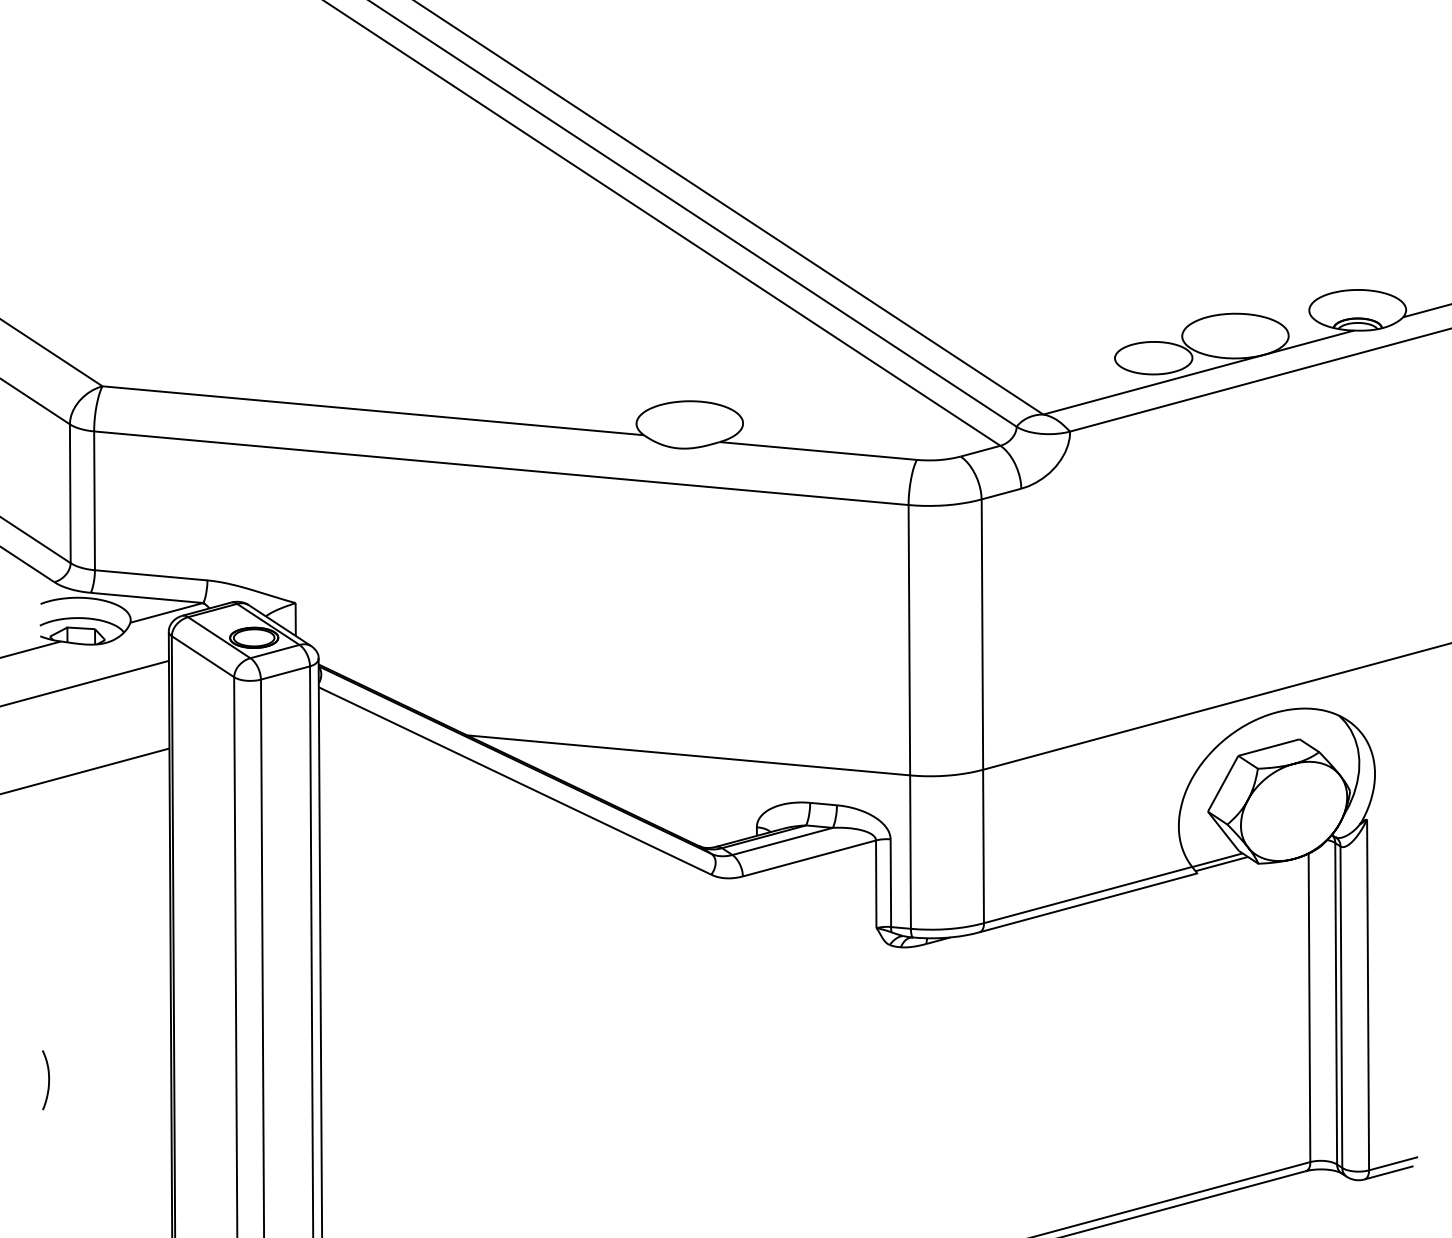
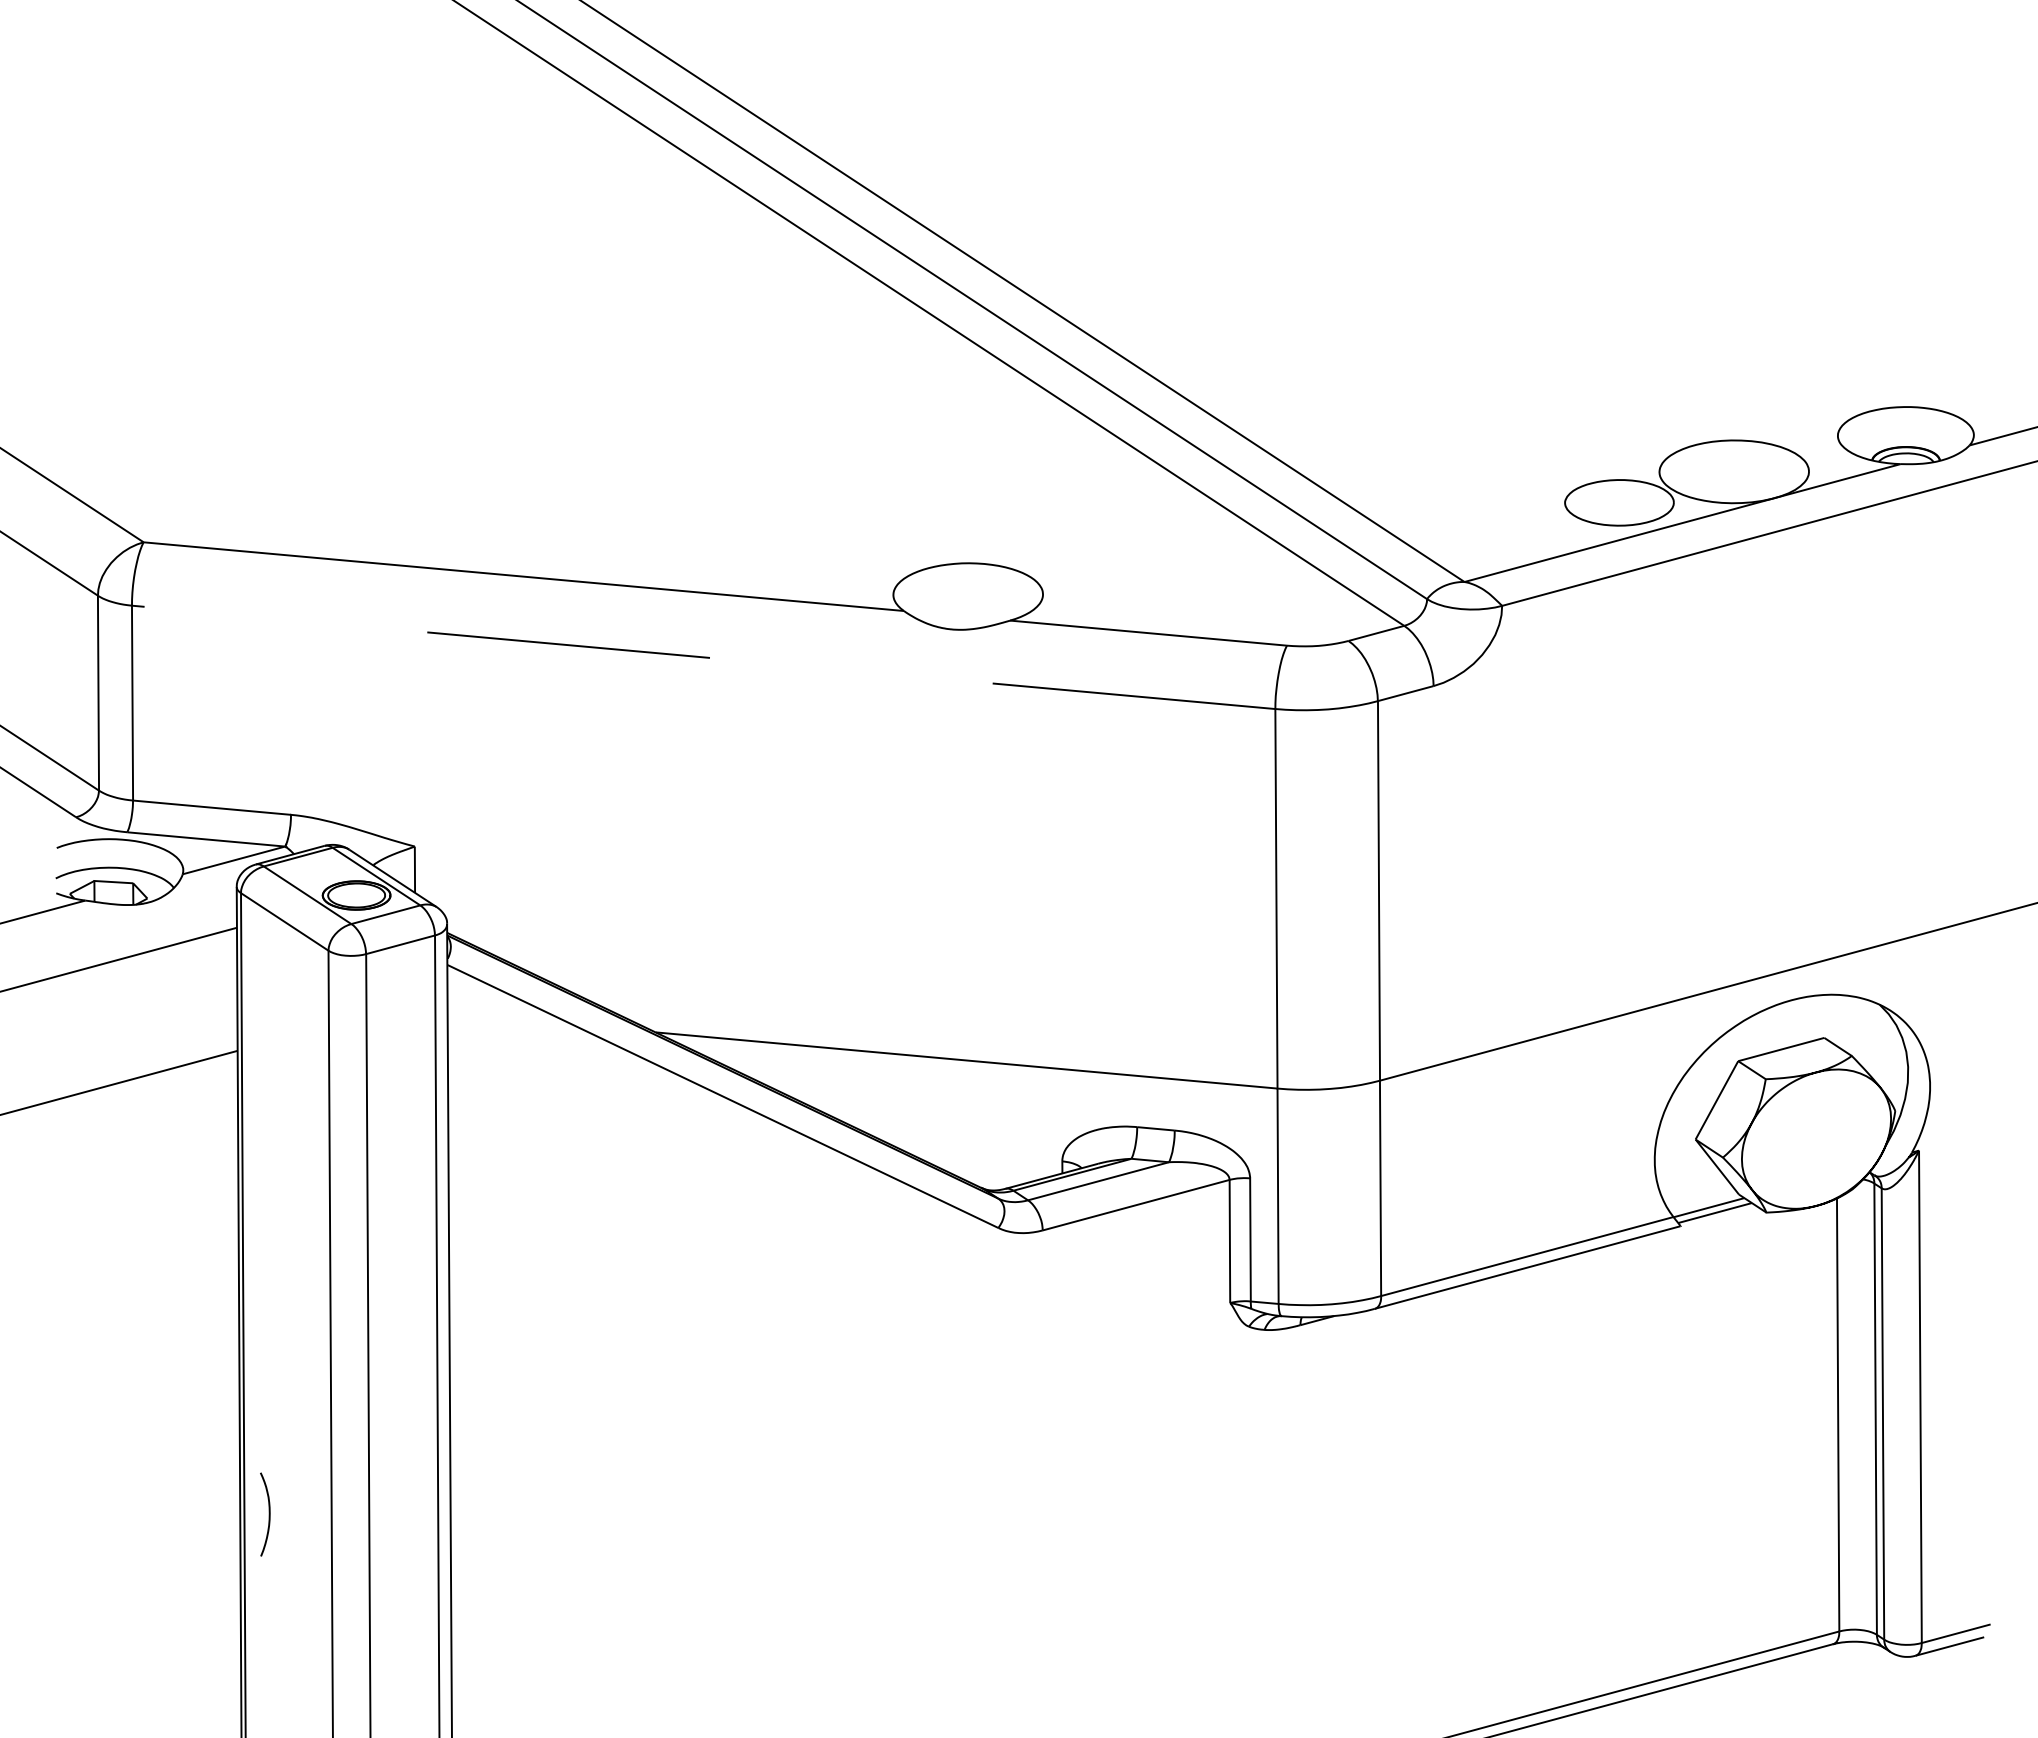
line: (431, 461) -> (605, 648), solid -> dashed
curve: (48, 1080) -> (268, 1514), moved

